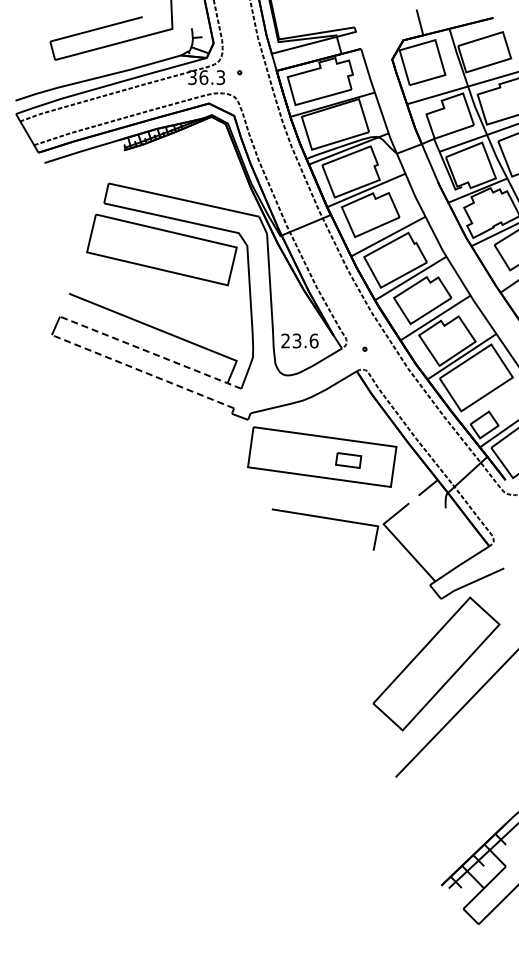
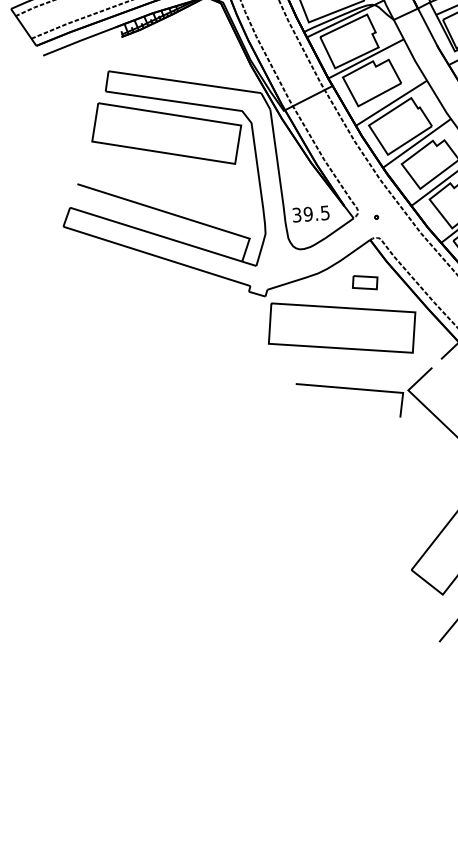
text: (299, 340) -> (310, 213), 23.6 -> 39.5
line: (150, 352) -> (163, 236), dashed -> solid
line: (142, 371) -> (156, 256), dashed -> solid
part: (348, 460) -> (365, 282), moved

